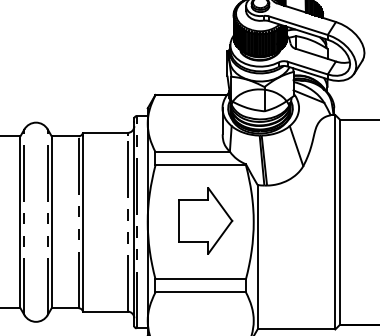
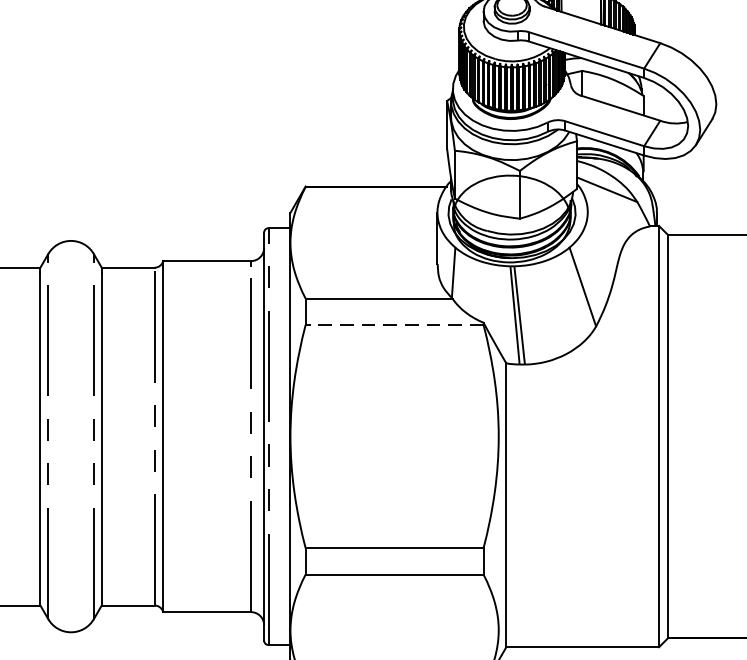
line: (200, 165) -> (394, 325), solid -> dashed
part: (205, 220) -> (403, 433), removed

